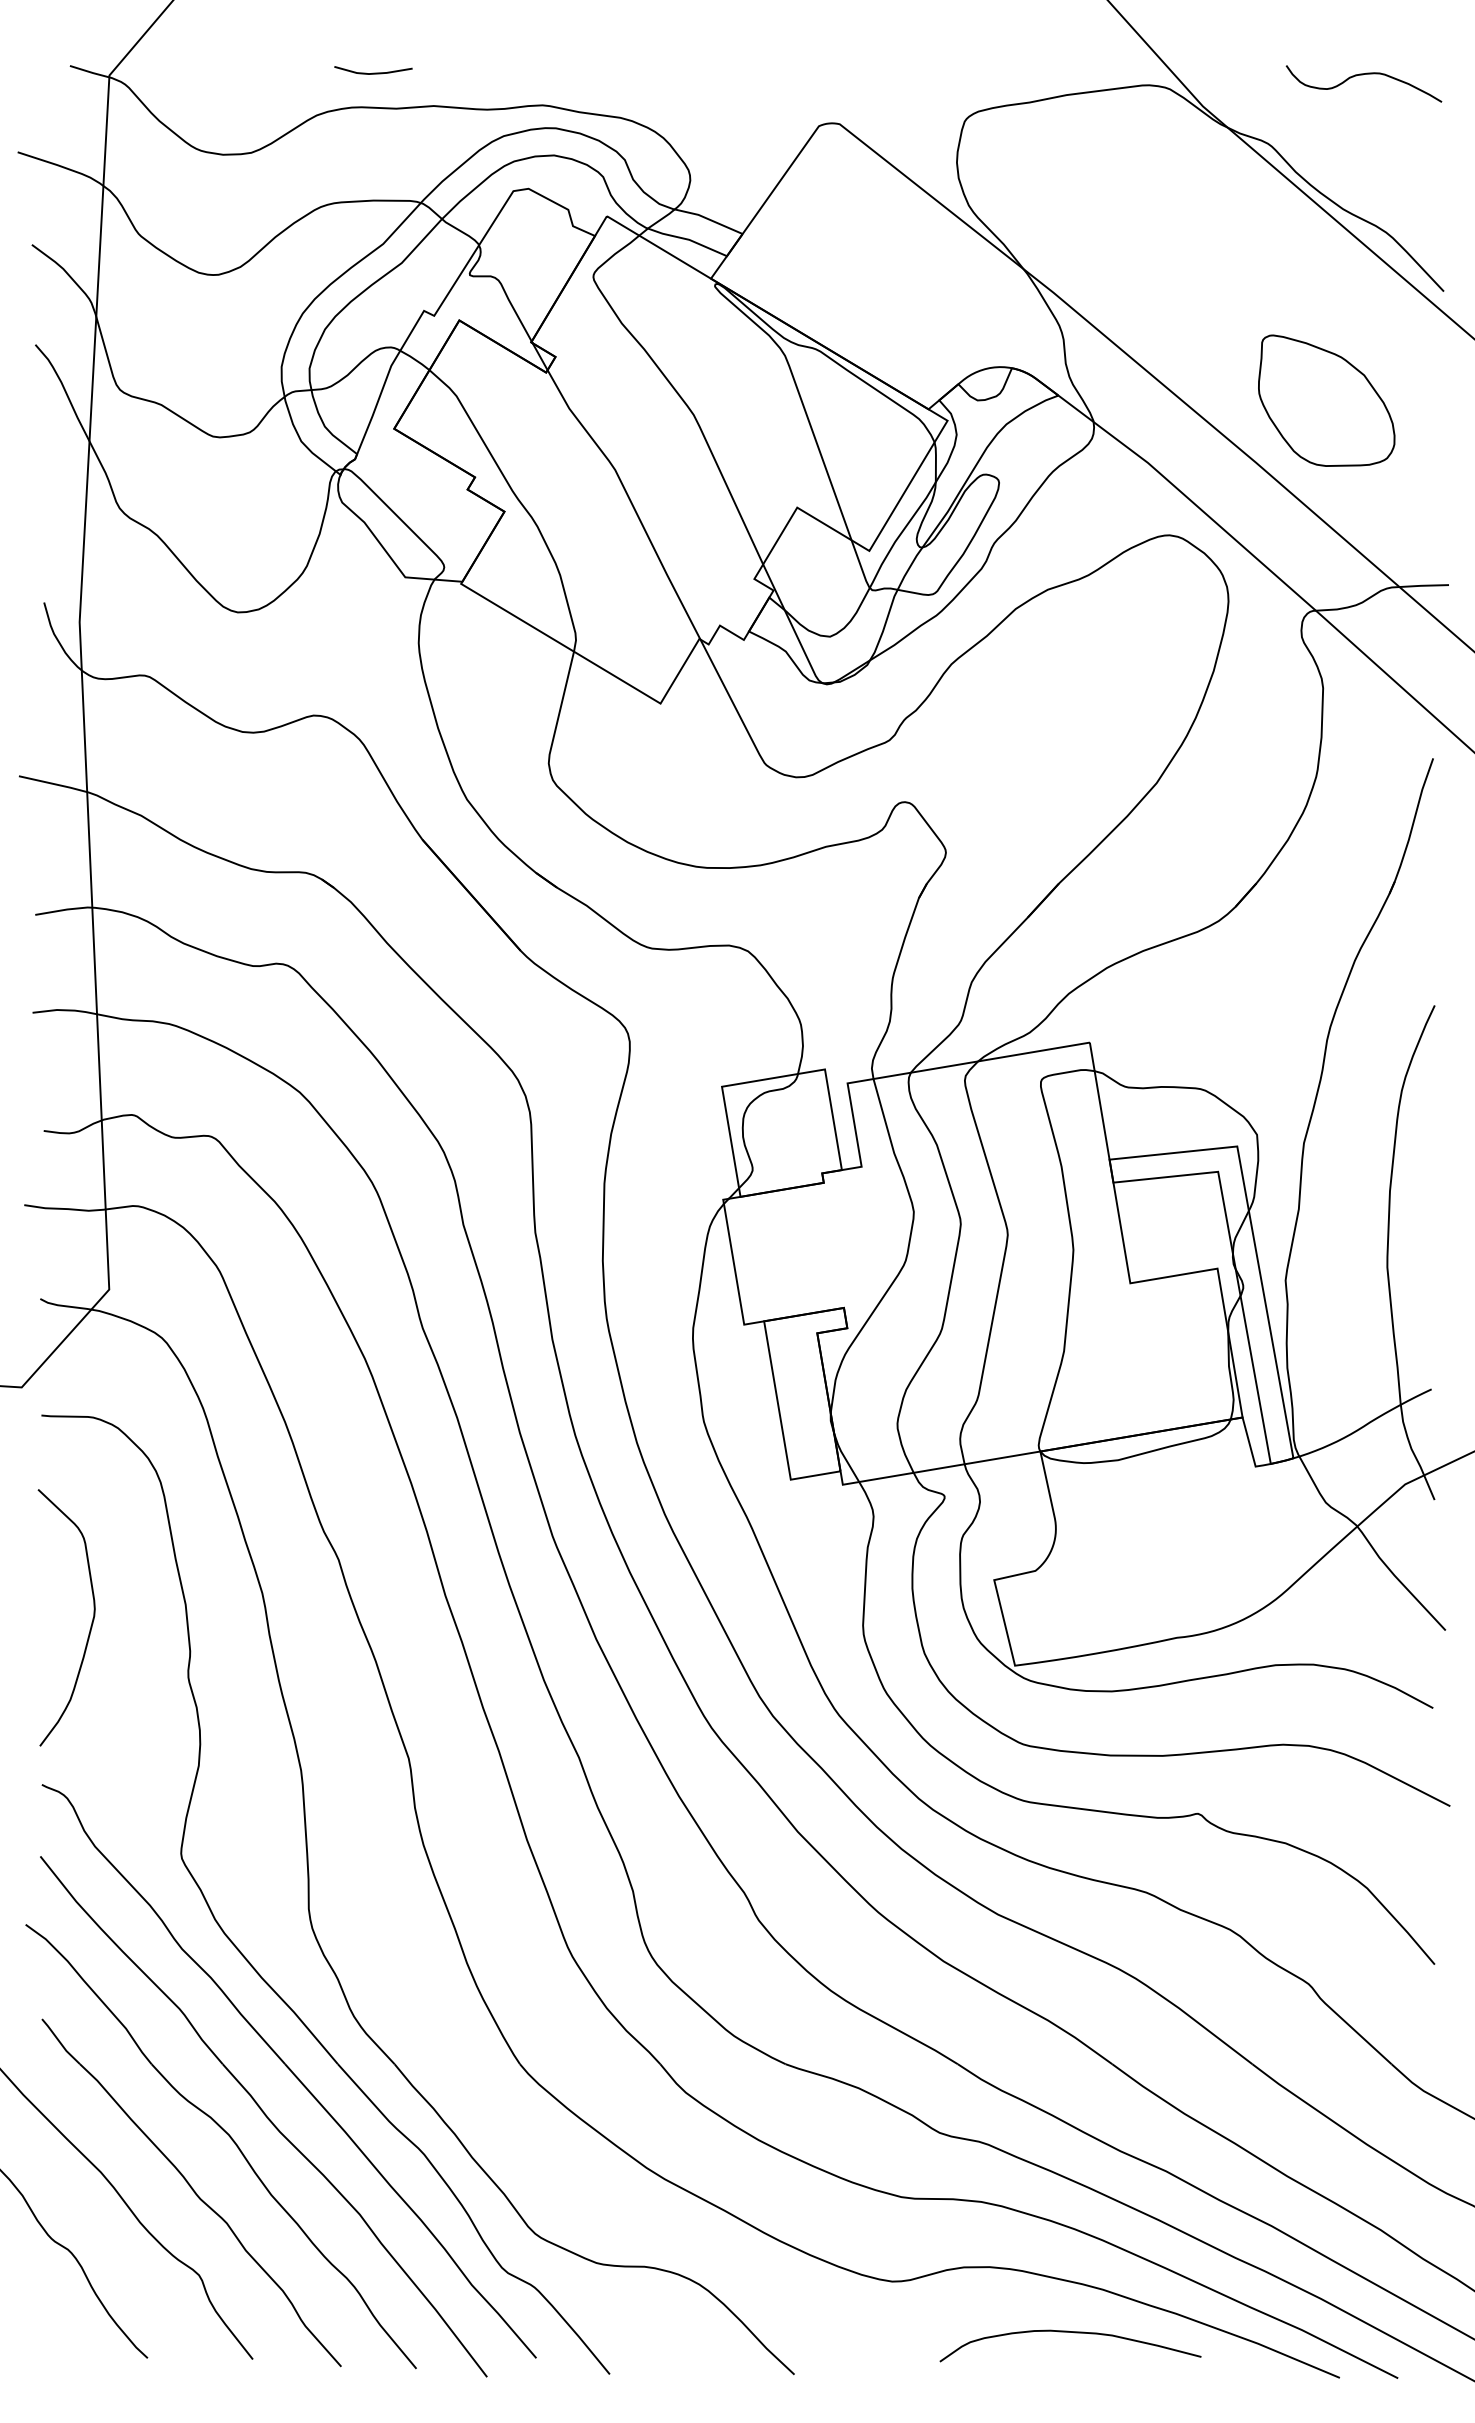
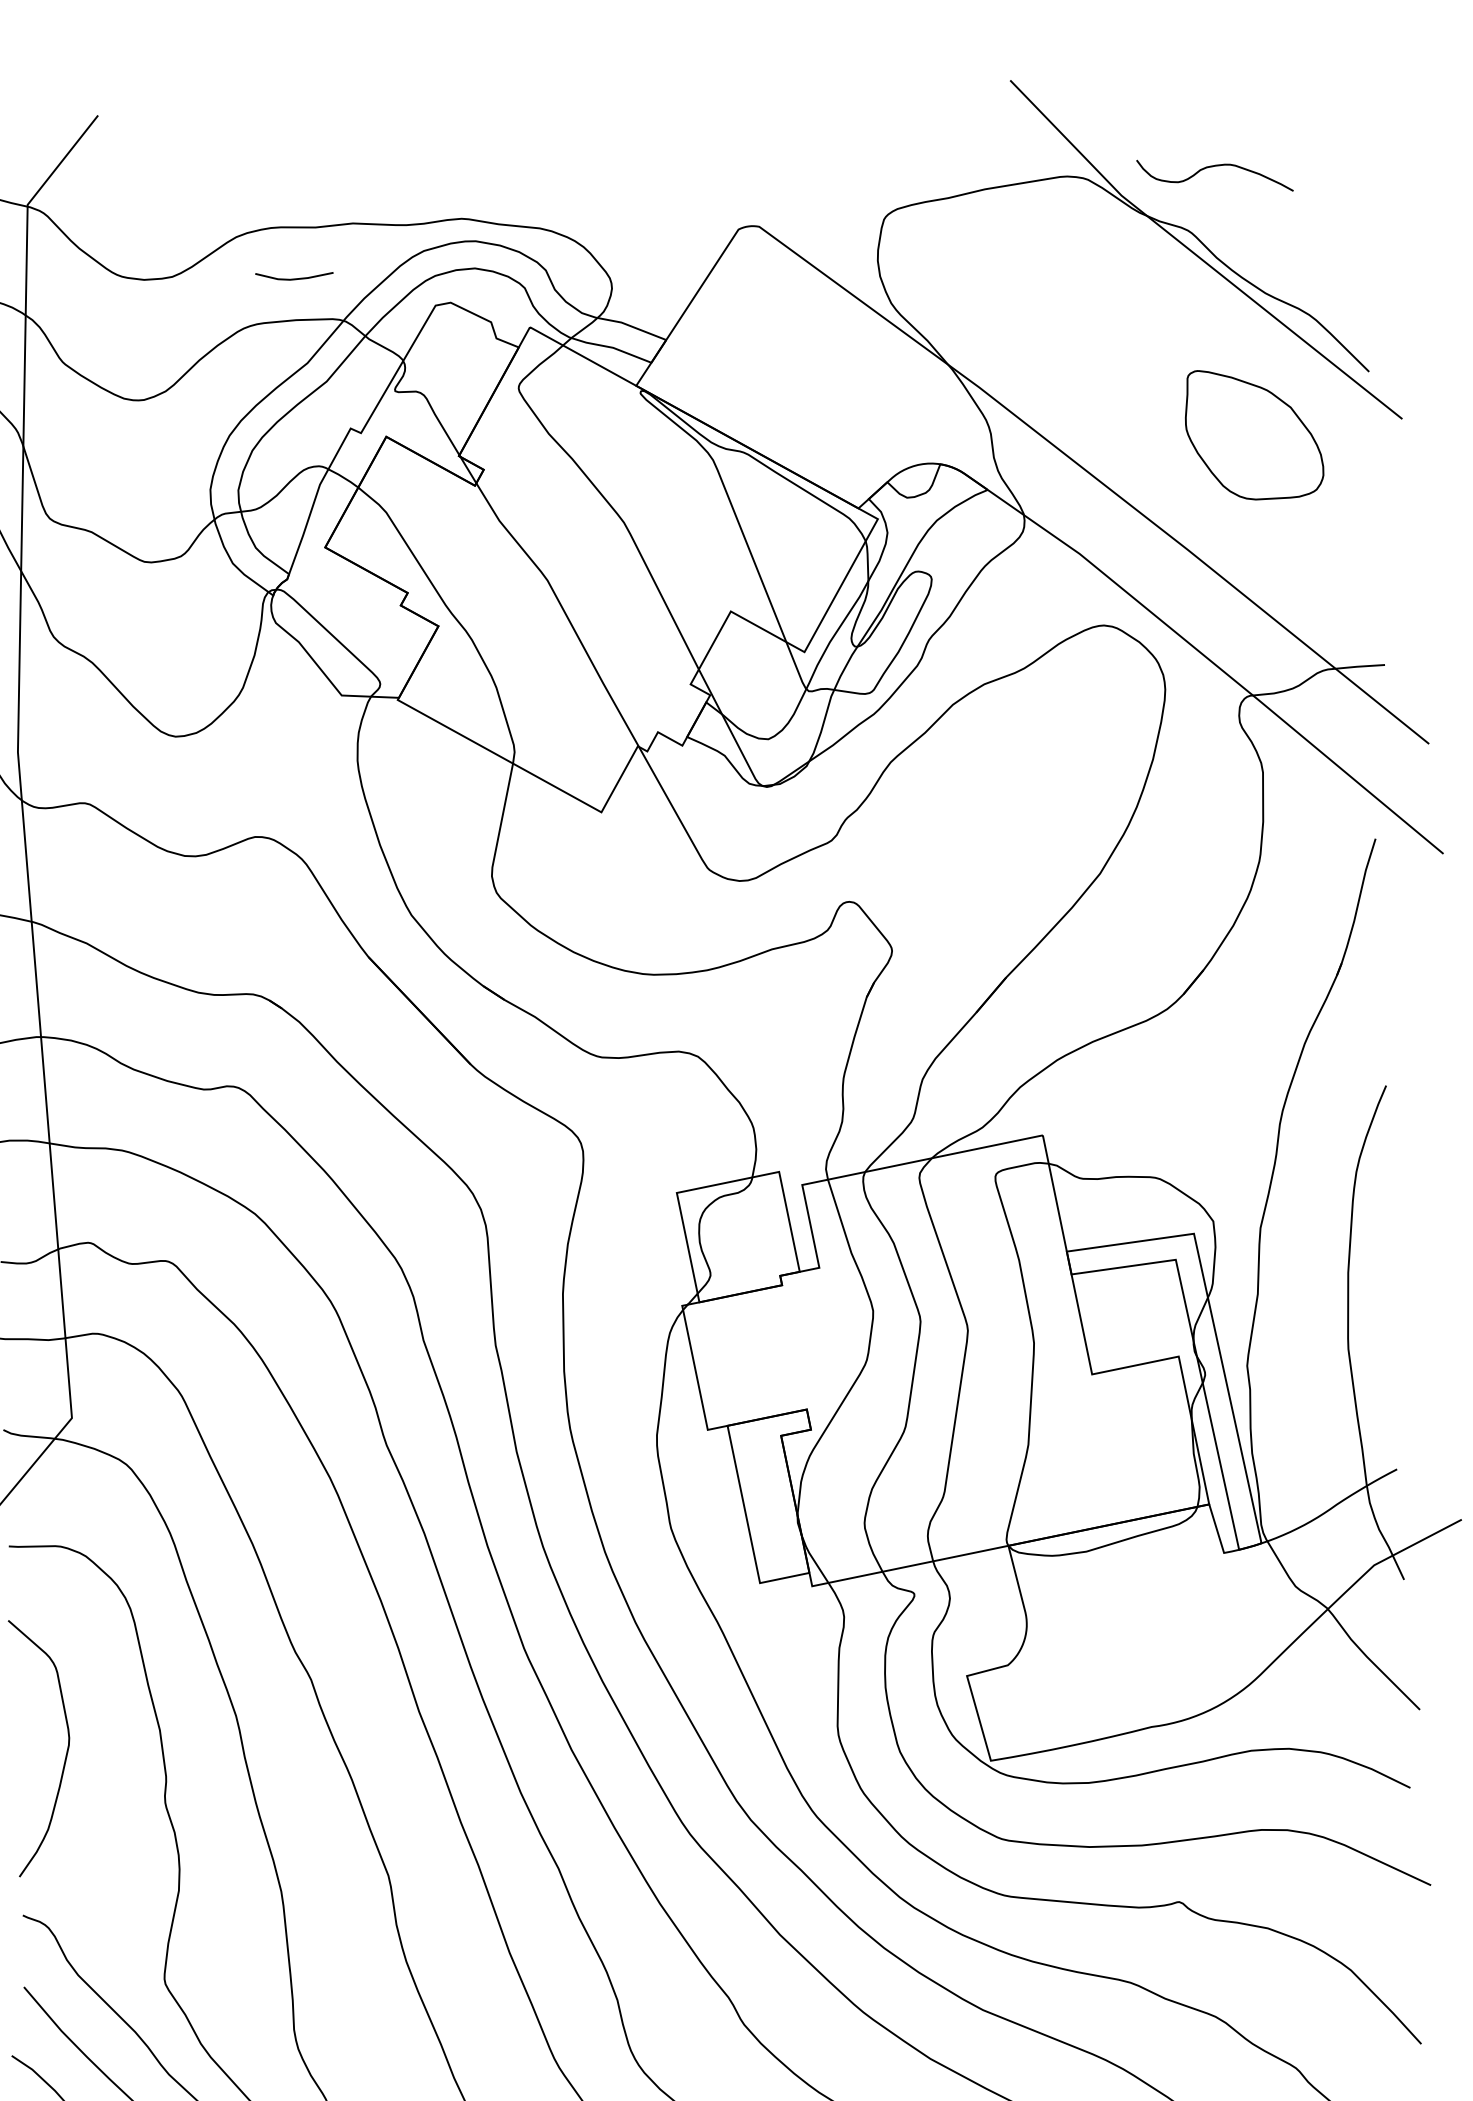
line: (373, 72) -> (294, 278), moved
curve: (1363, 75) -> (1214, 167), moved
part: (1326, 400) -> (1253, 434), moved

